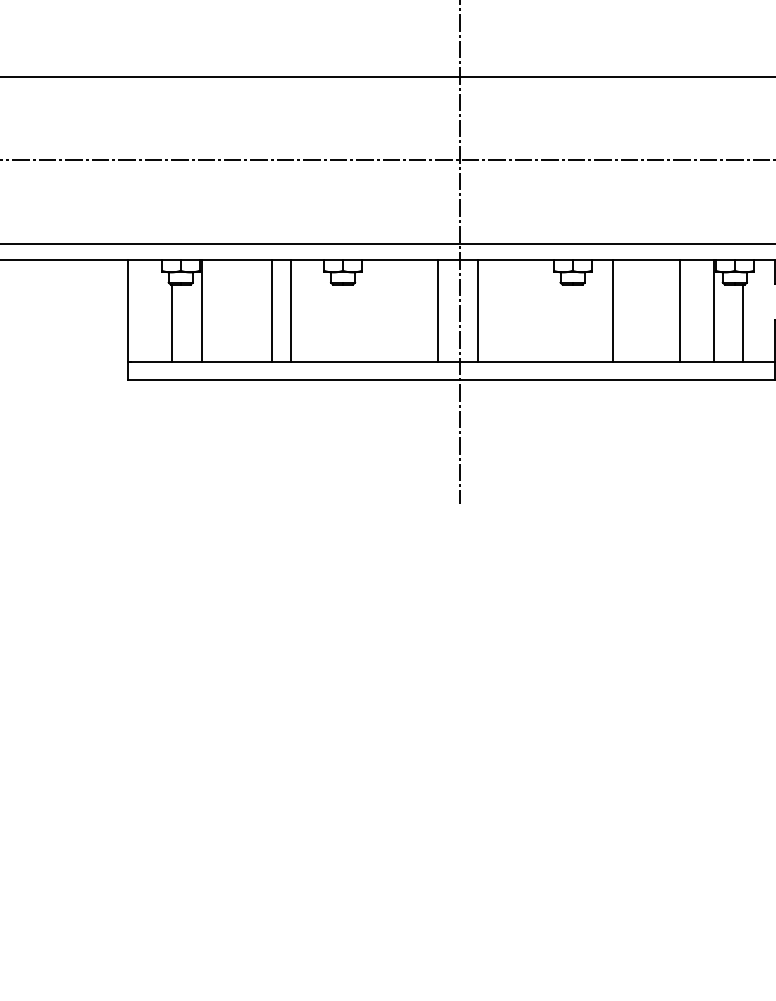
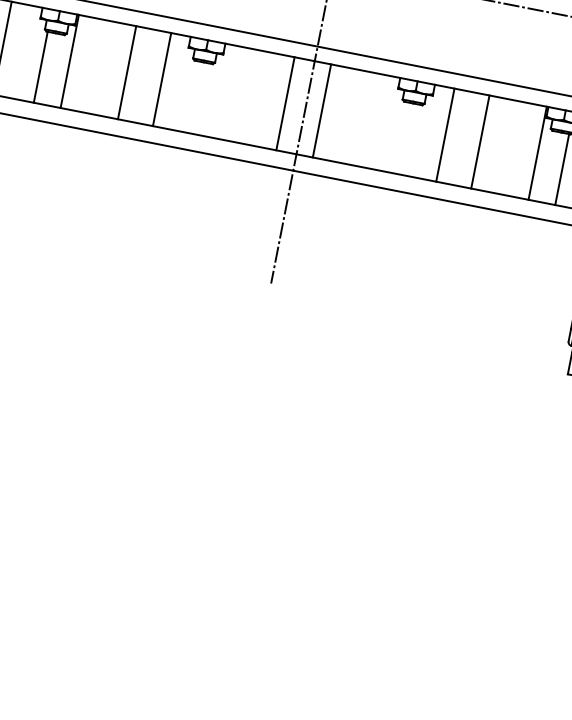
line: (271, 311) -> (161, 79), moved
line: (291, 311) -> (127, 72), moved
line: (680, 311) -> (480, 142), moved

